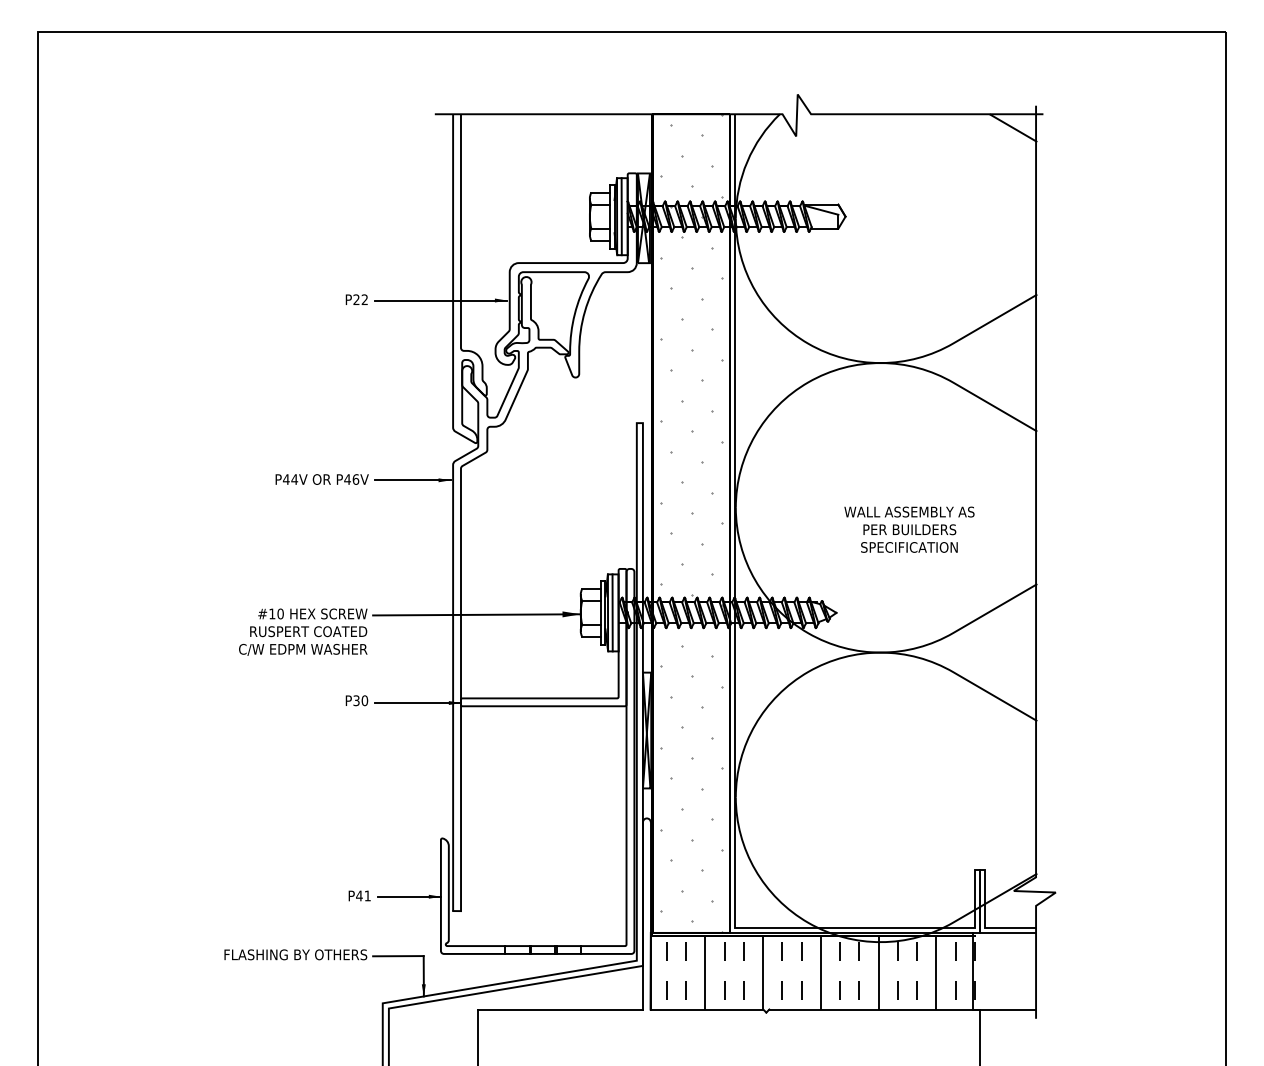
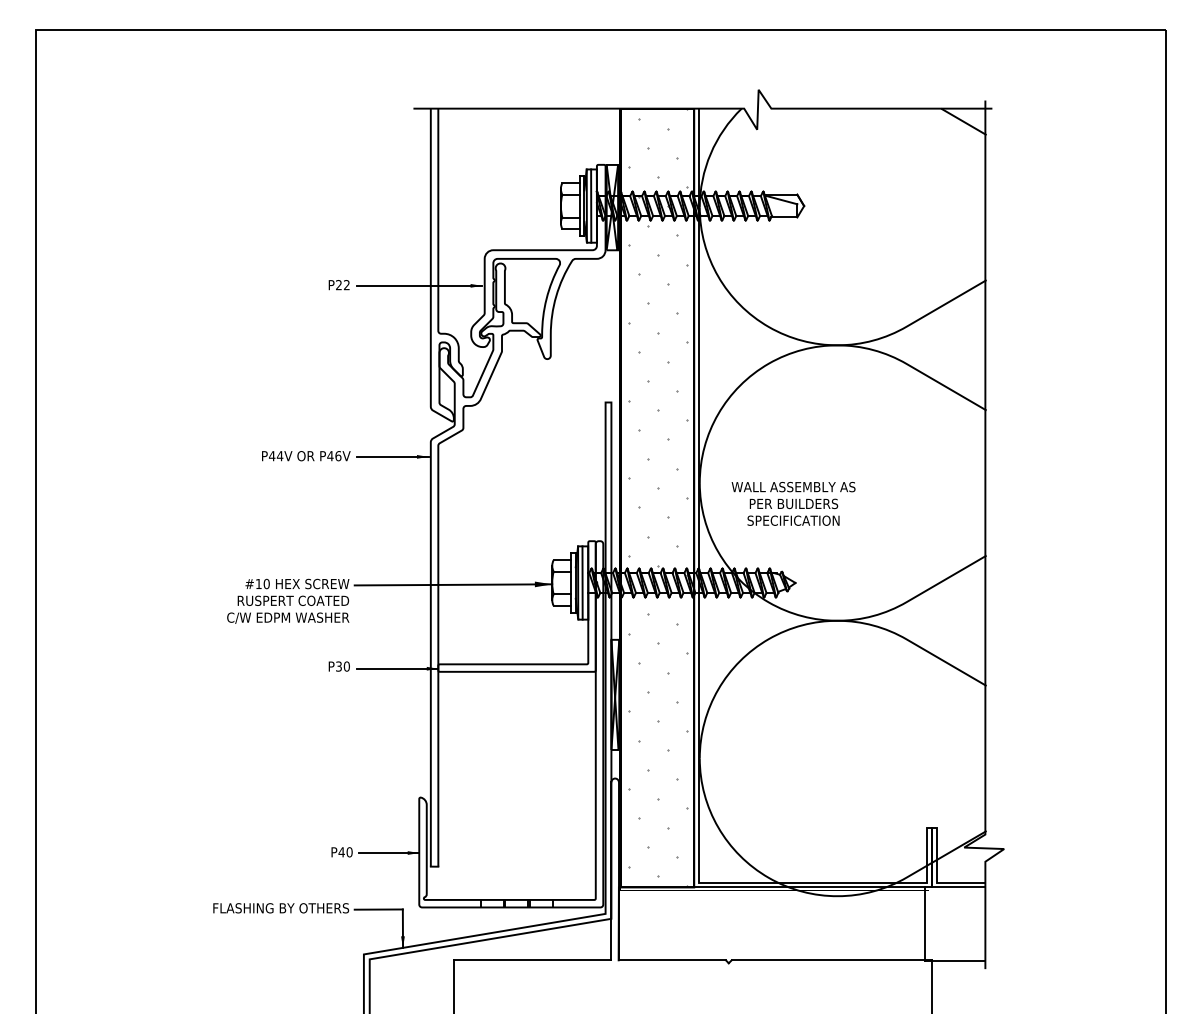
text: (909, 529) -> (793, 503), moved
text: (367, 895) -> (349, 851), P41 -> P40
hatch: (820, 972) -> (780, 925), removed

